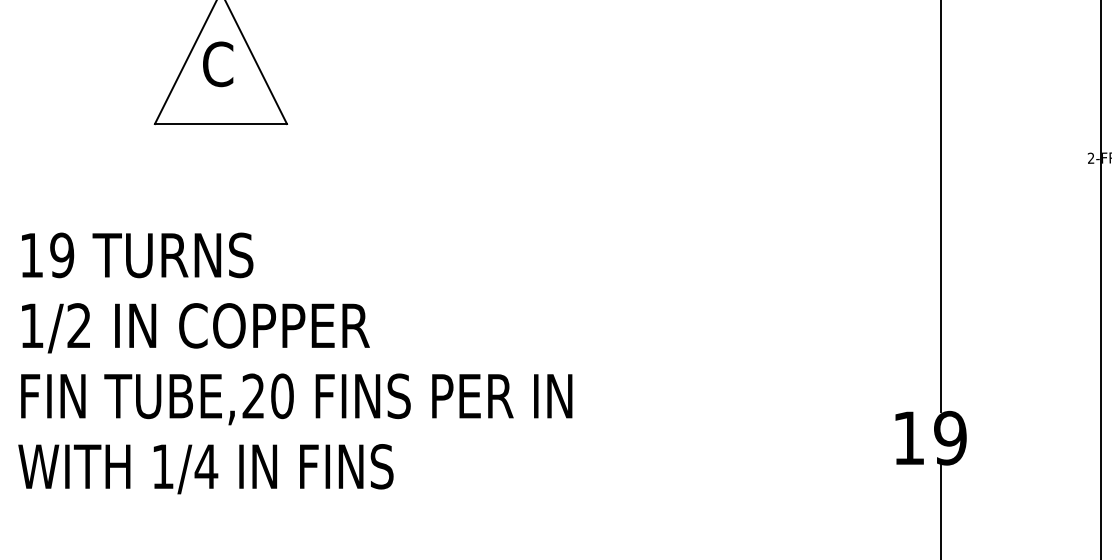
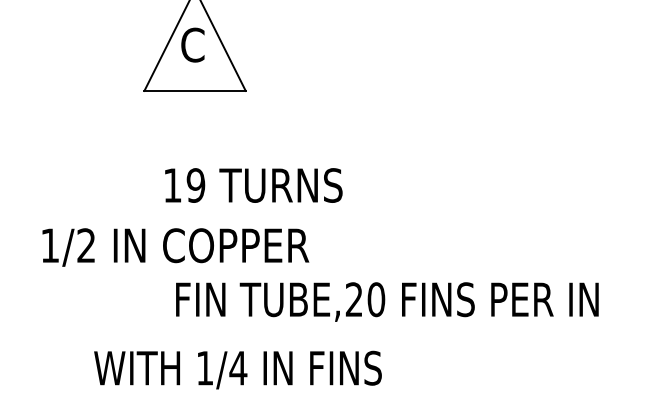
text: (137, 255) -> (253, 185), moved
text: (296, 399) -> (387, 302), moved
text: (205, 469) -> (237, 370), moved

